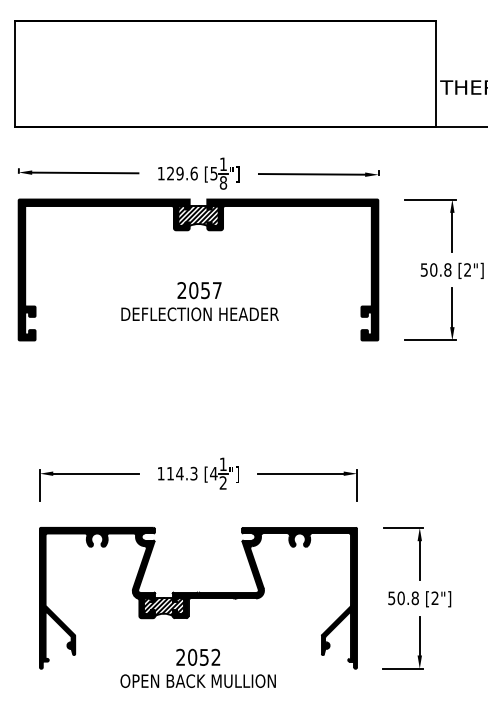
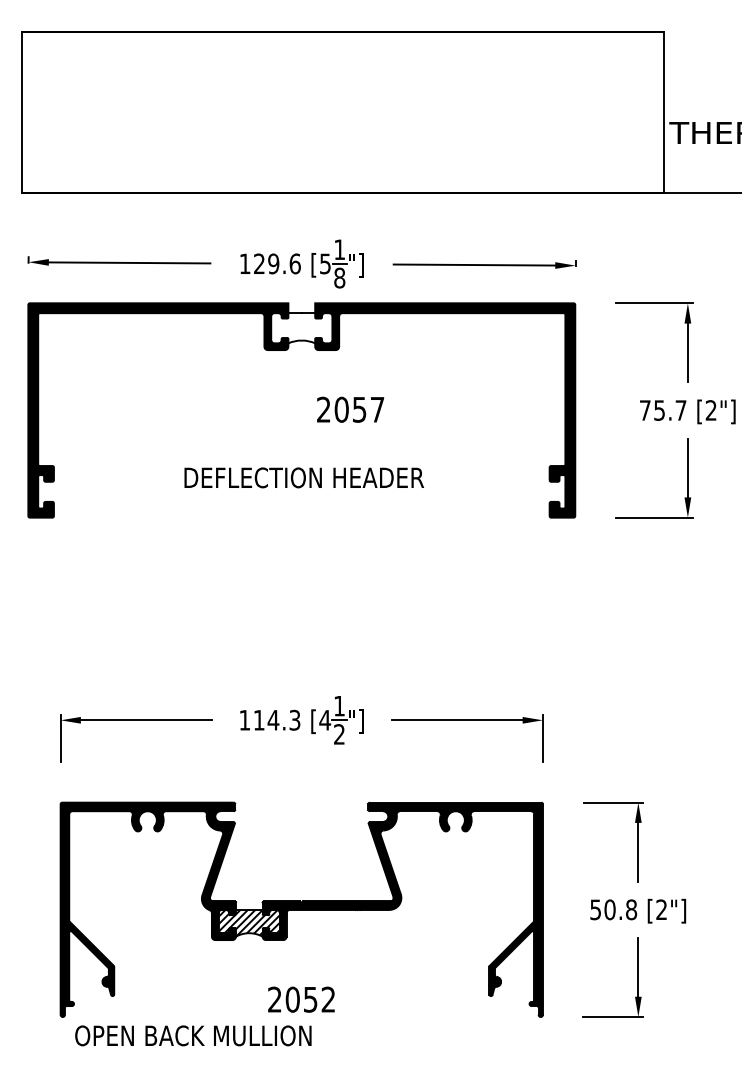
hatch: (198, 215) -> (301, 327), removed
text: (435, 269) -> (662, 409), 50.8 -> 75.7
text: (199, 290) -> (350, 409), moved
text: (197, 680) -> (192, 1034), moved

